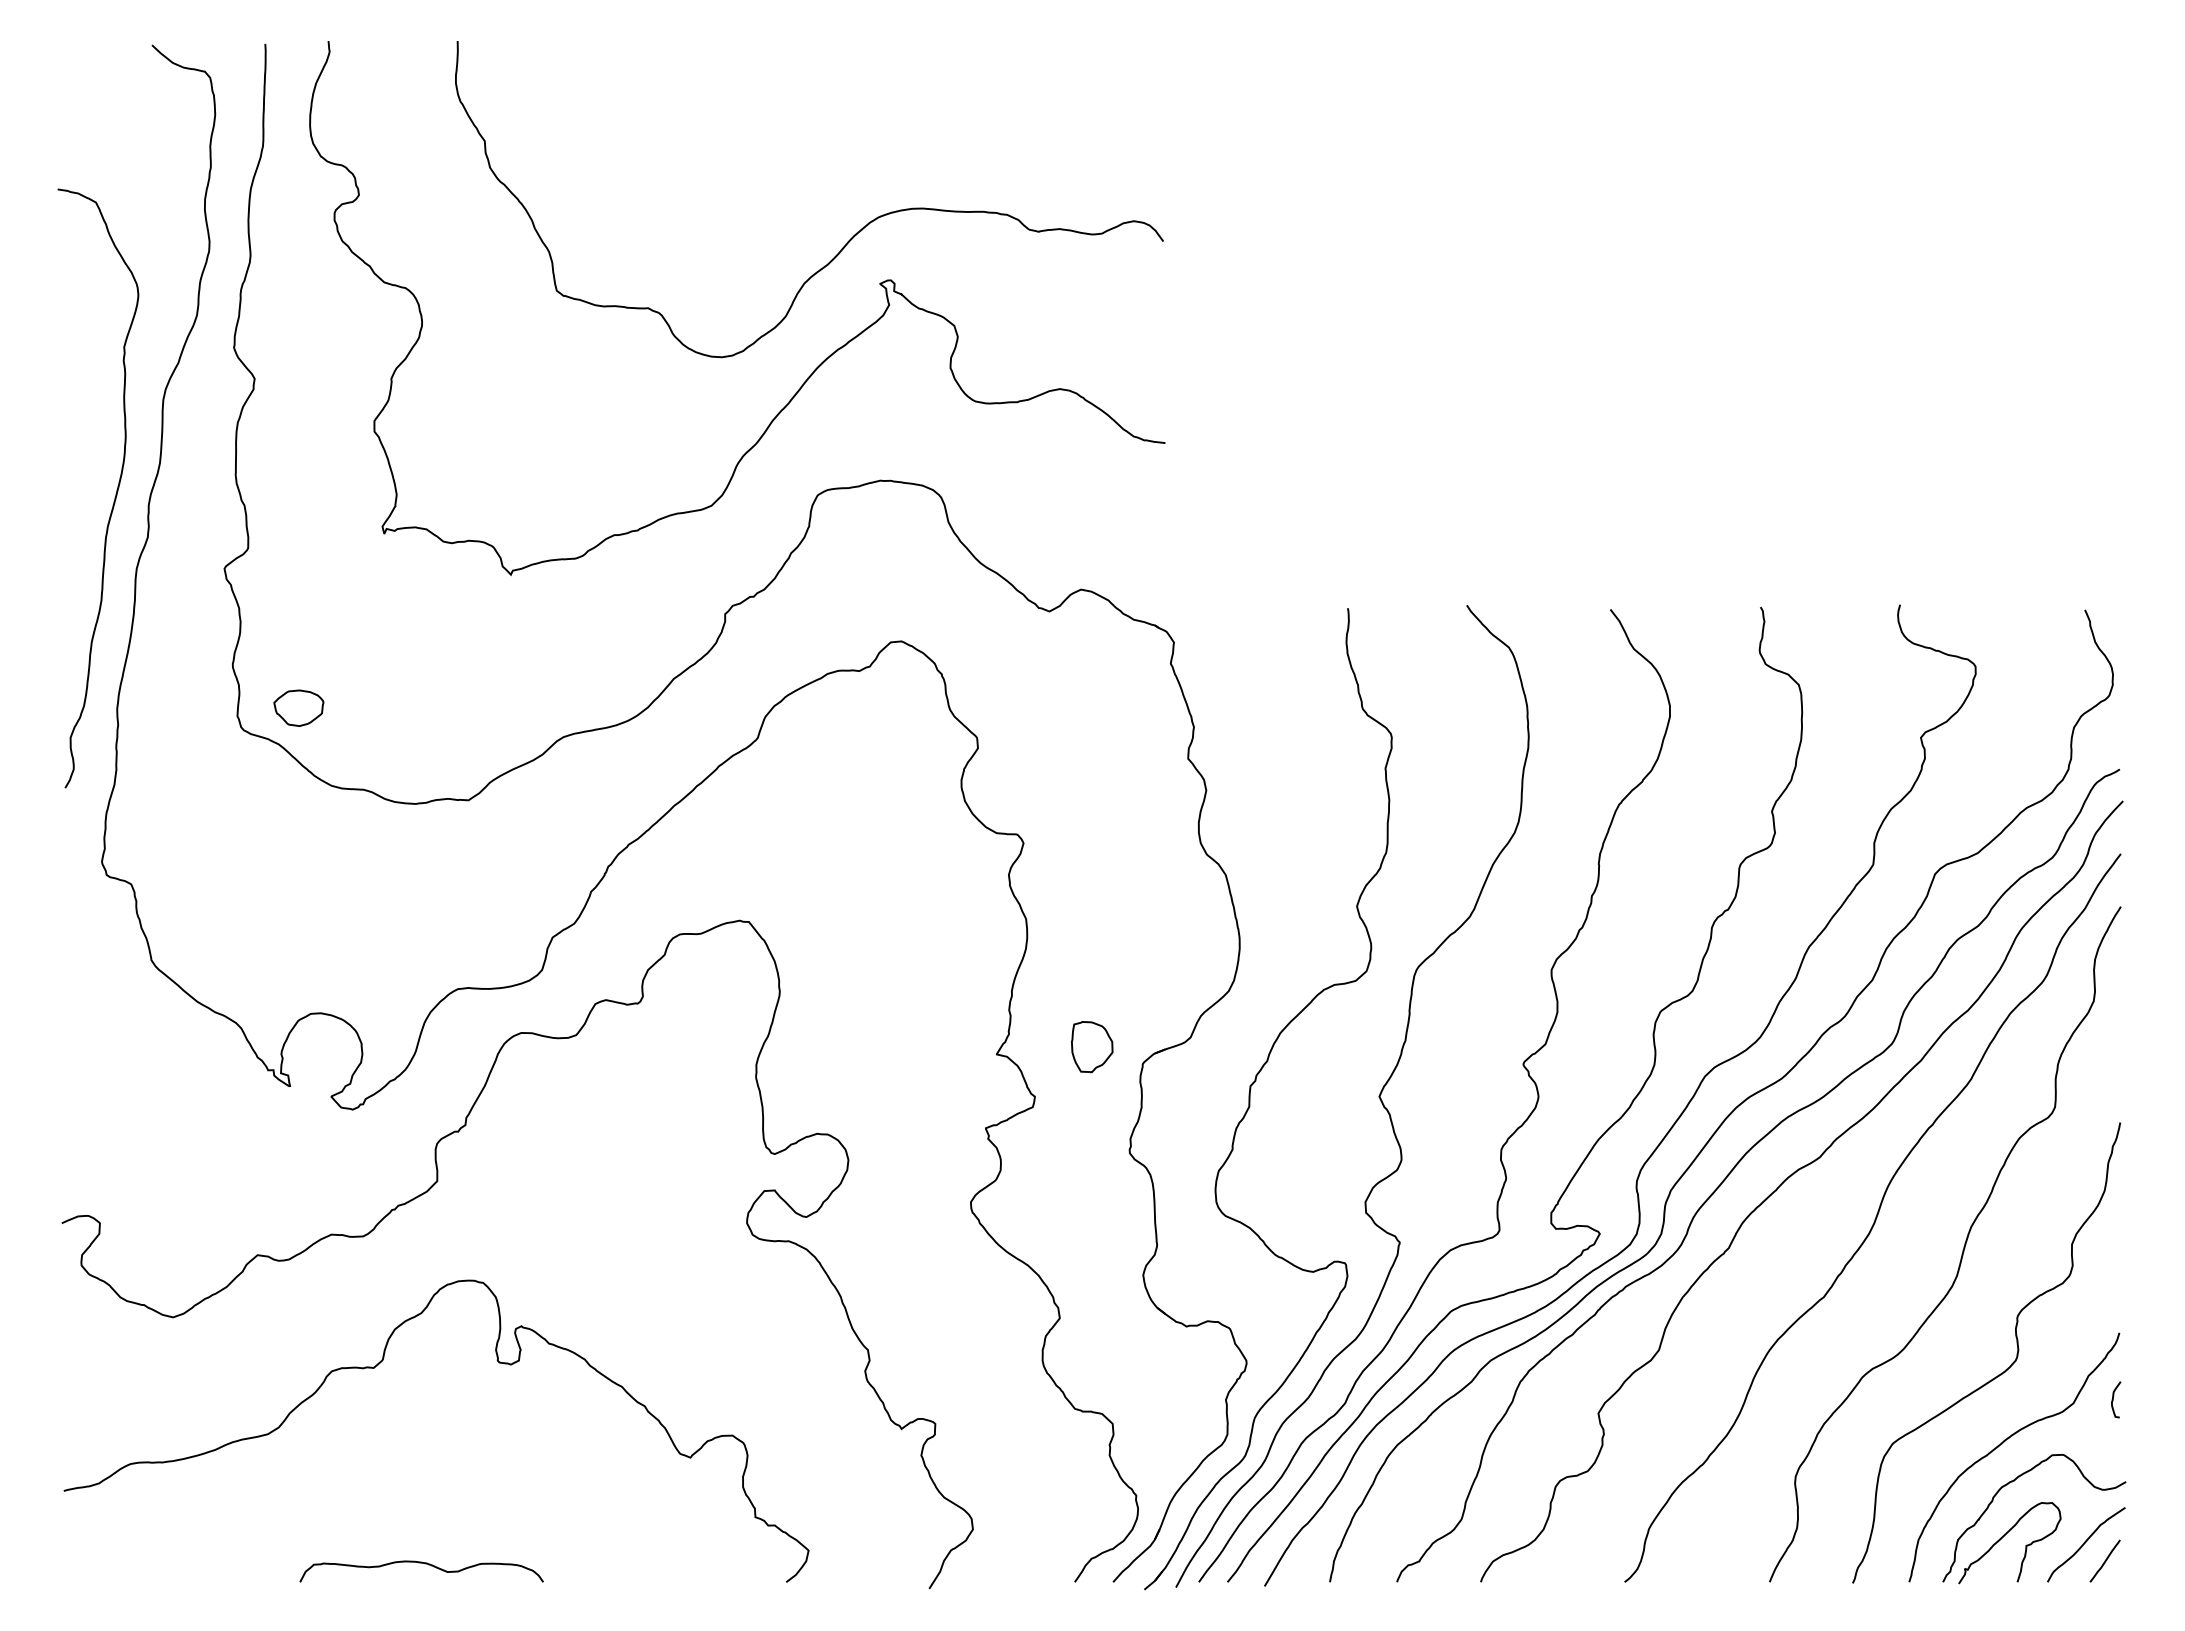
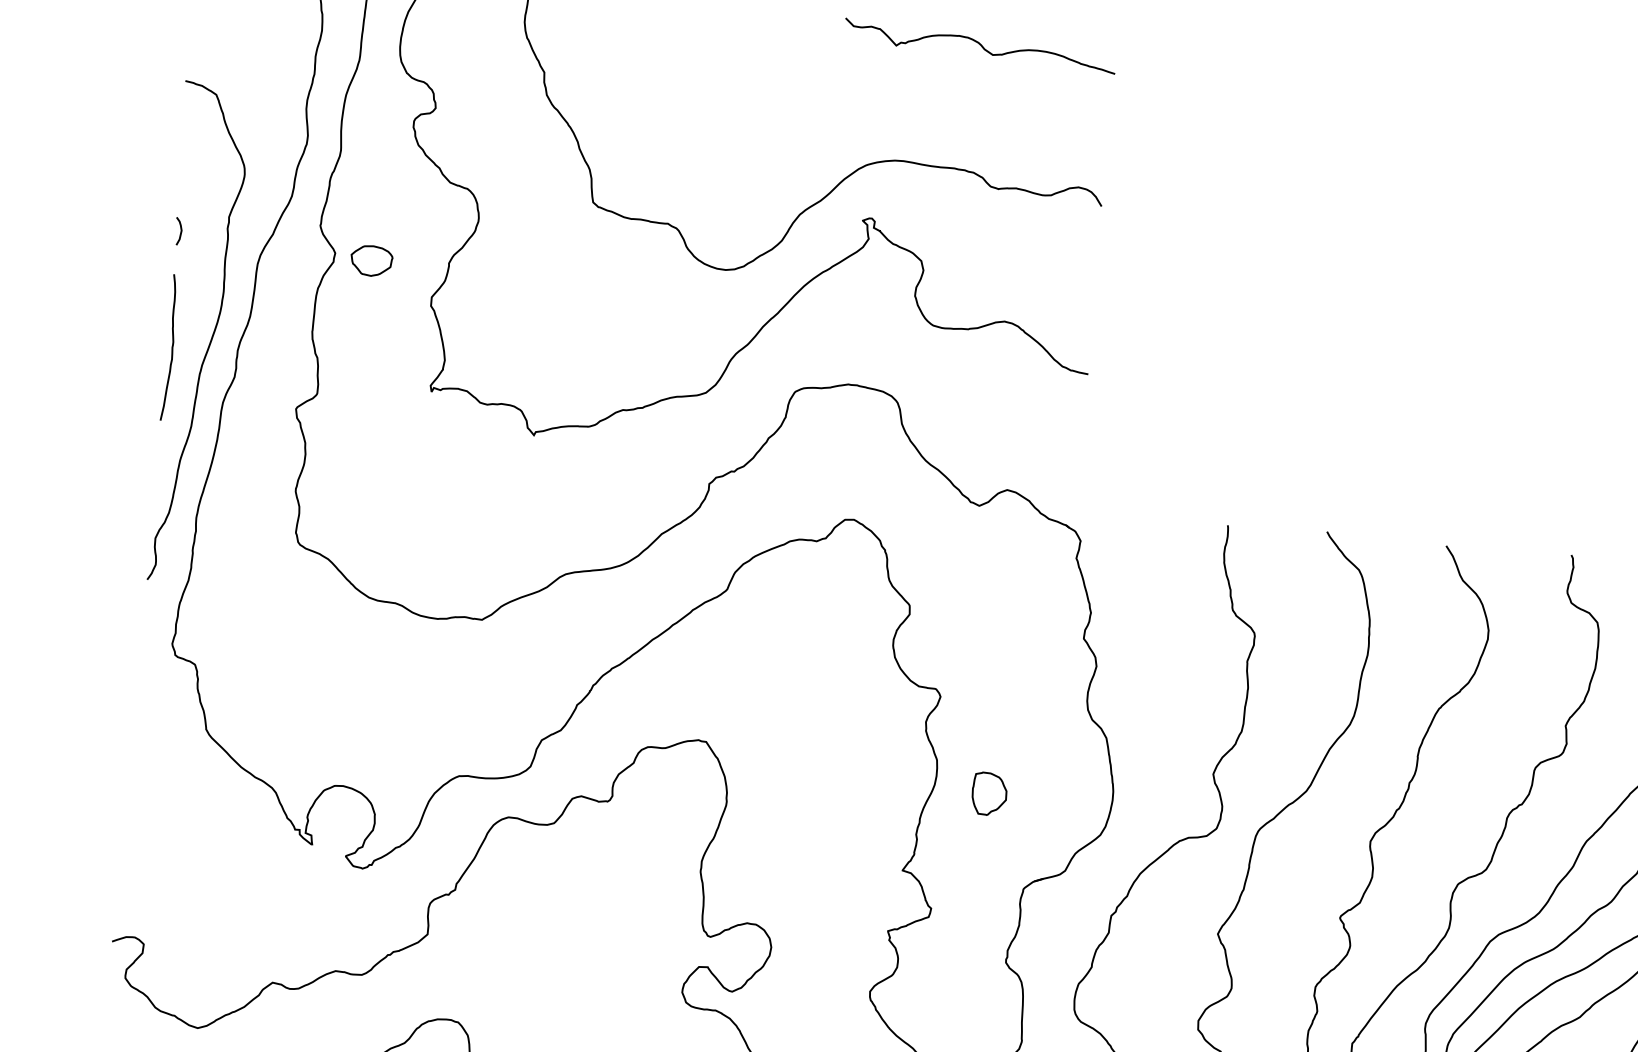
curve: (1001, 62) -> (980, 45), added
curve: (67, 370) -> (180, 232), added
curve: (69, 508) -> (171, 347), added
part: (298, 707) -> (371, 260), moved
part: (1092, 1047) -> (989, 794), moved

